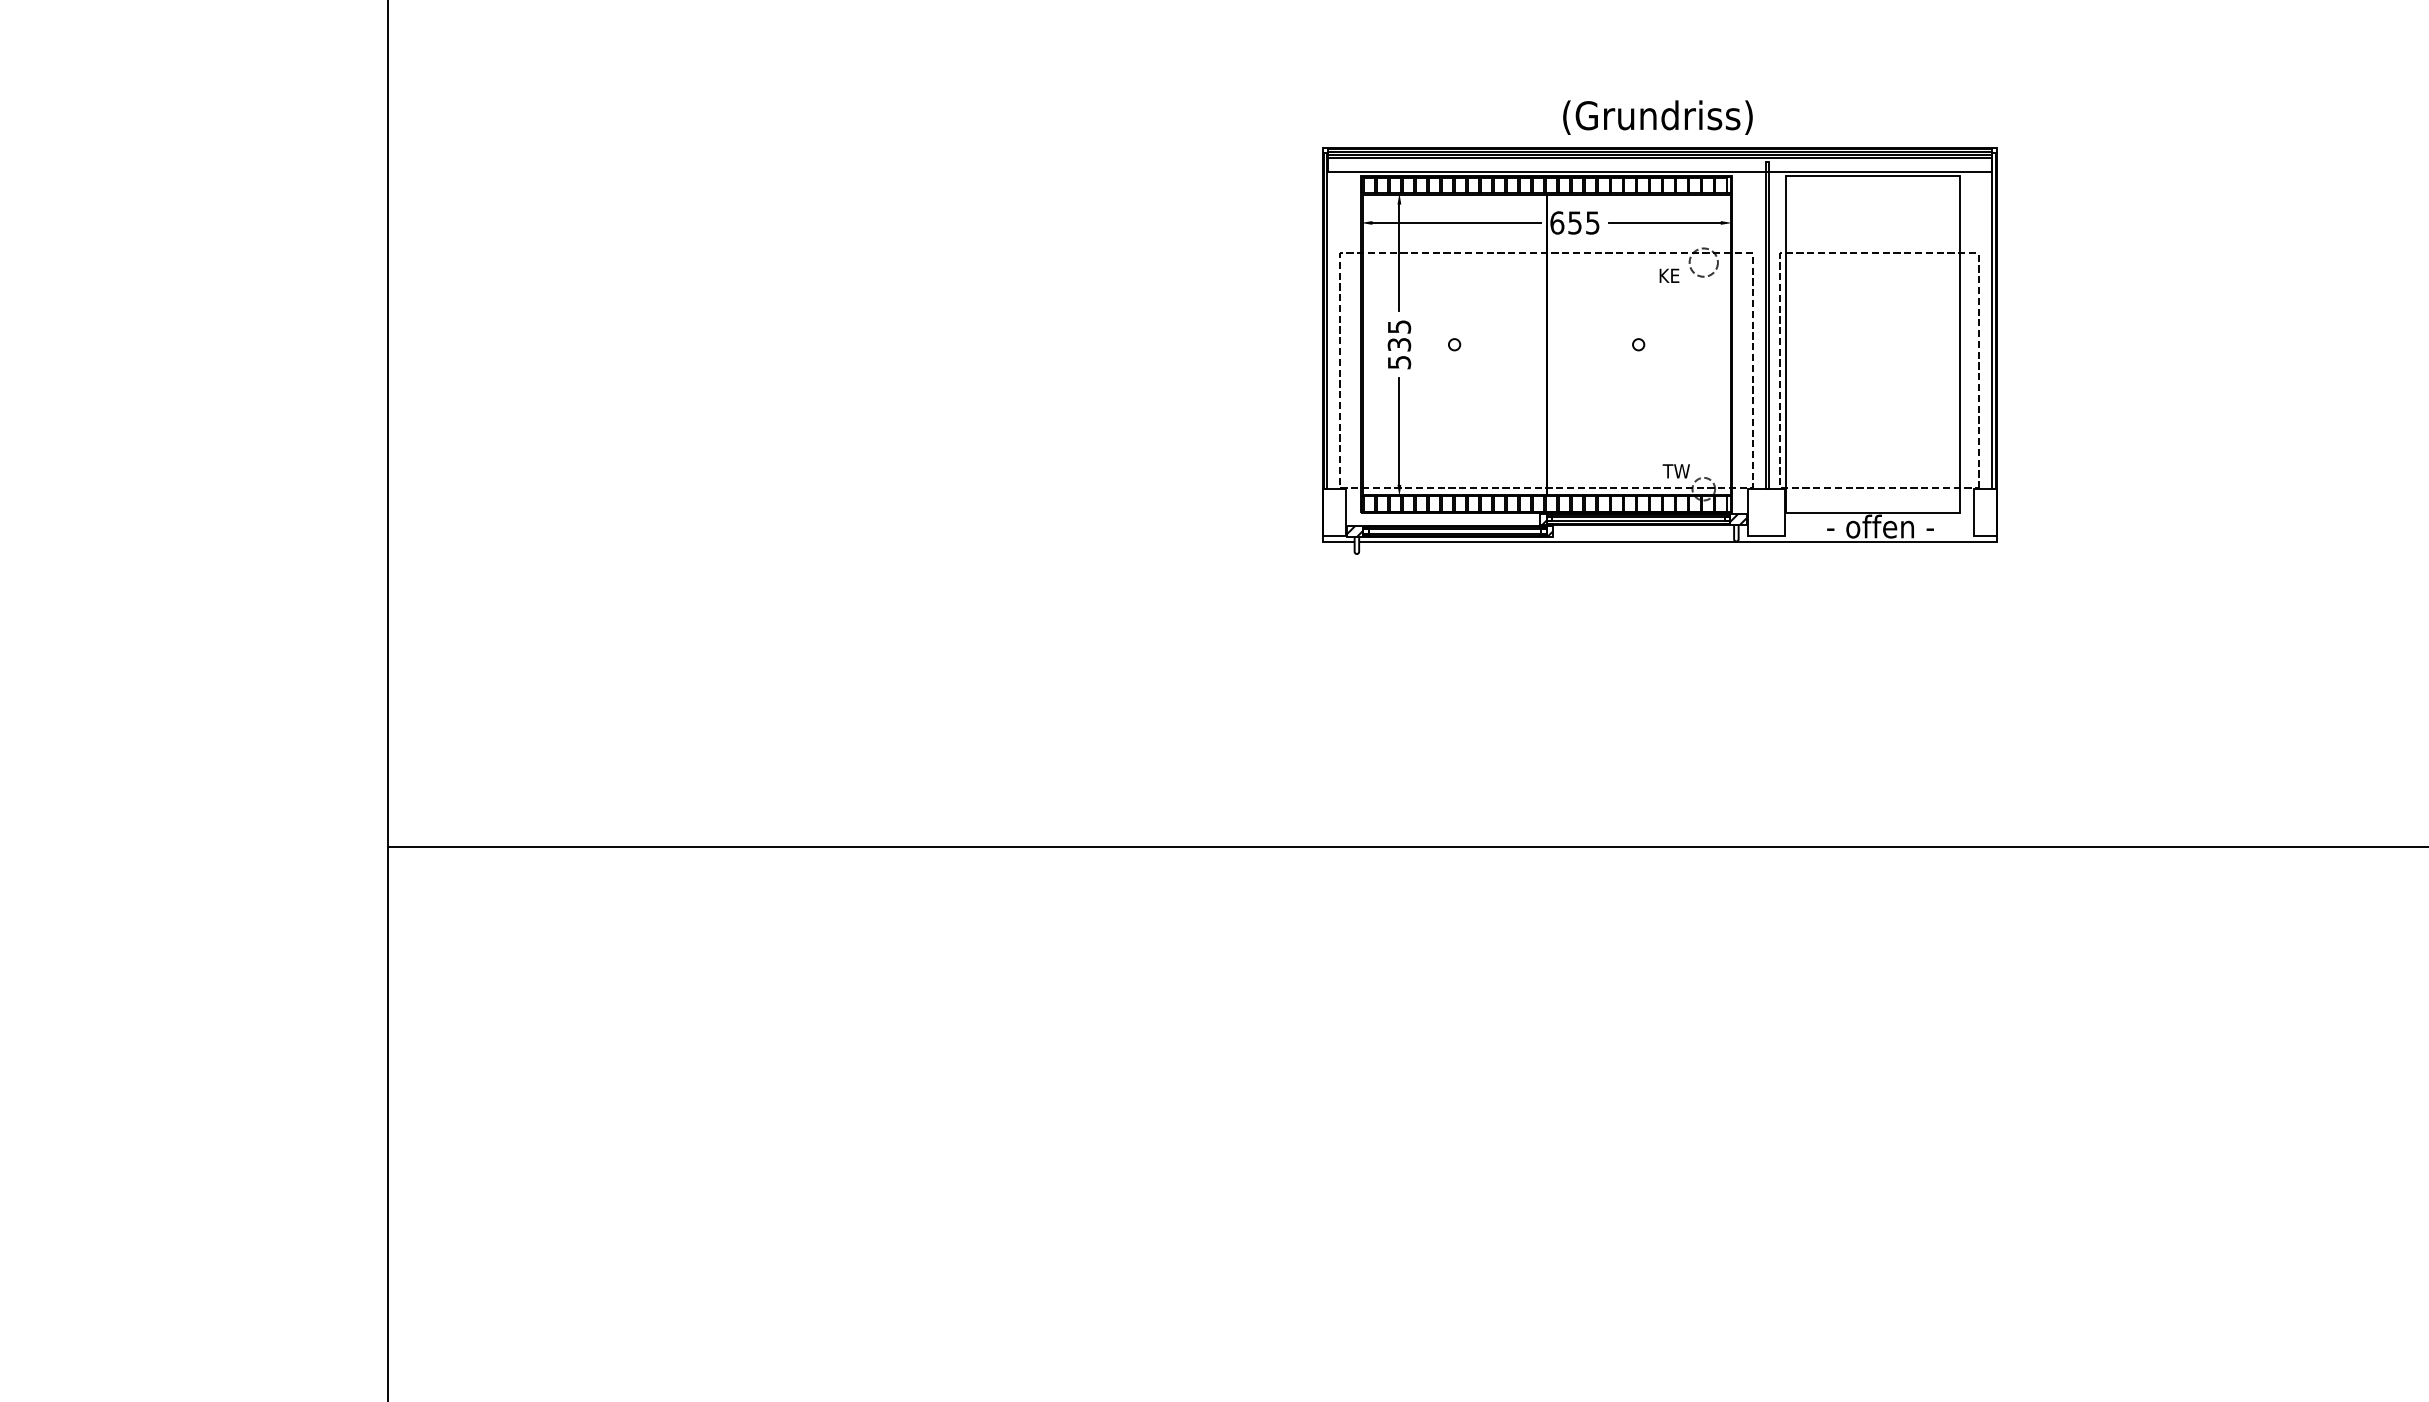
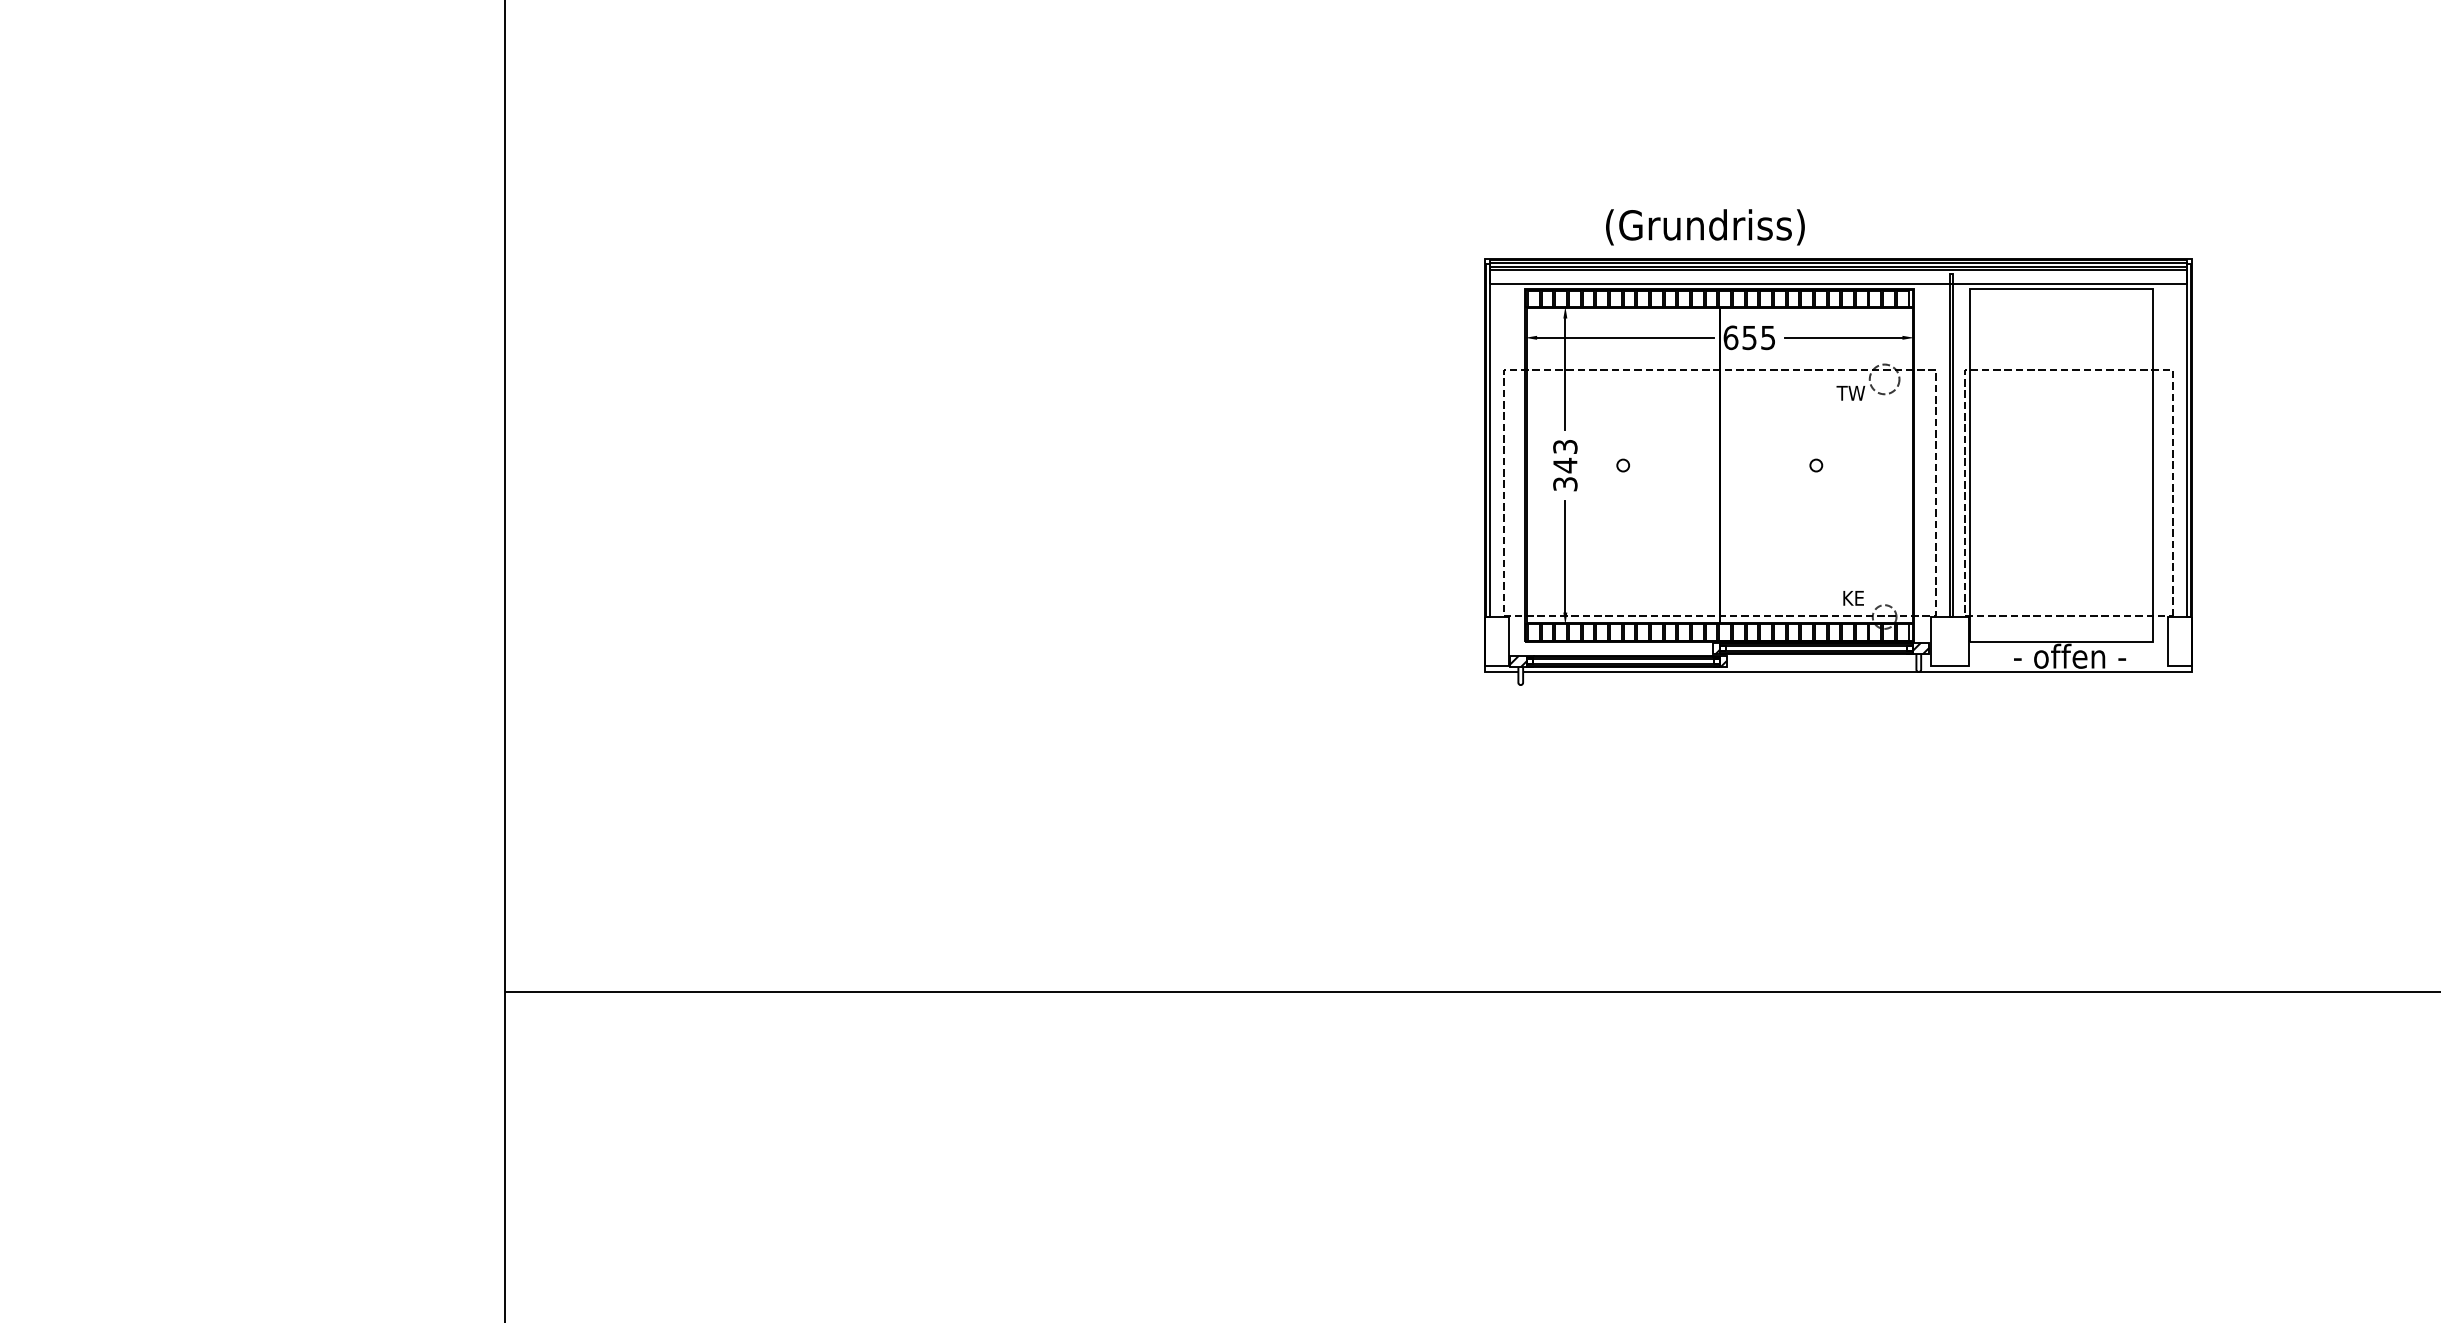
text: (1657, 117) -> (1704, 227), moved
text: (1671, 275) -> (1850, 392), KE -> TW
text: (1399, 344) -> (1565, 465), 535 -> 343
text: (1675, 471) -> (1854, 598), TW -> KE

